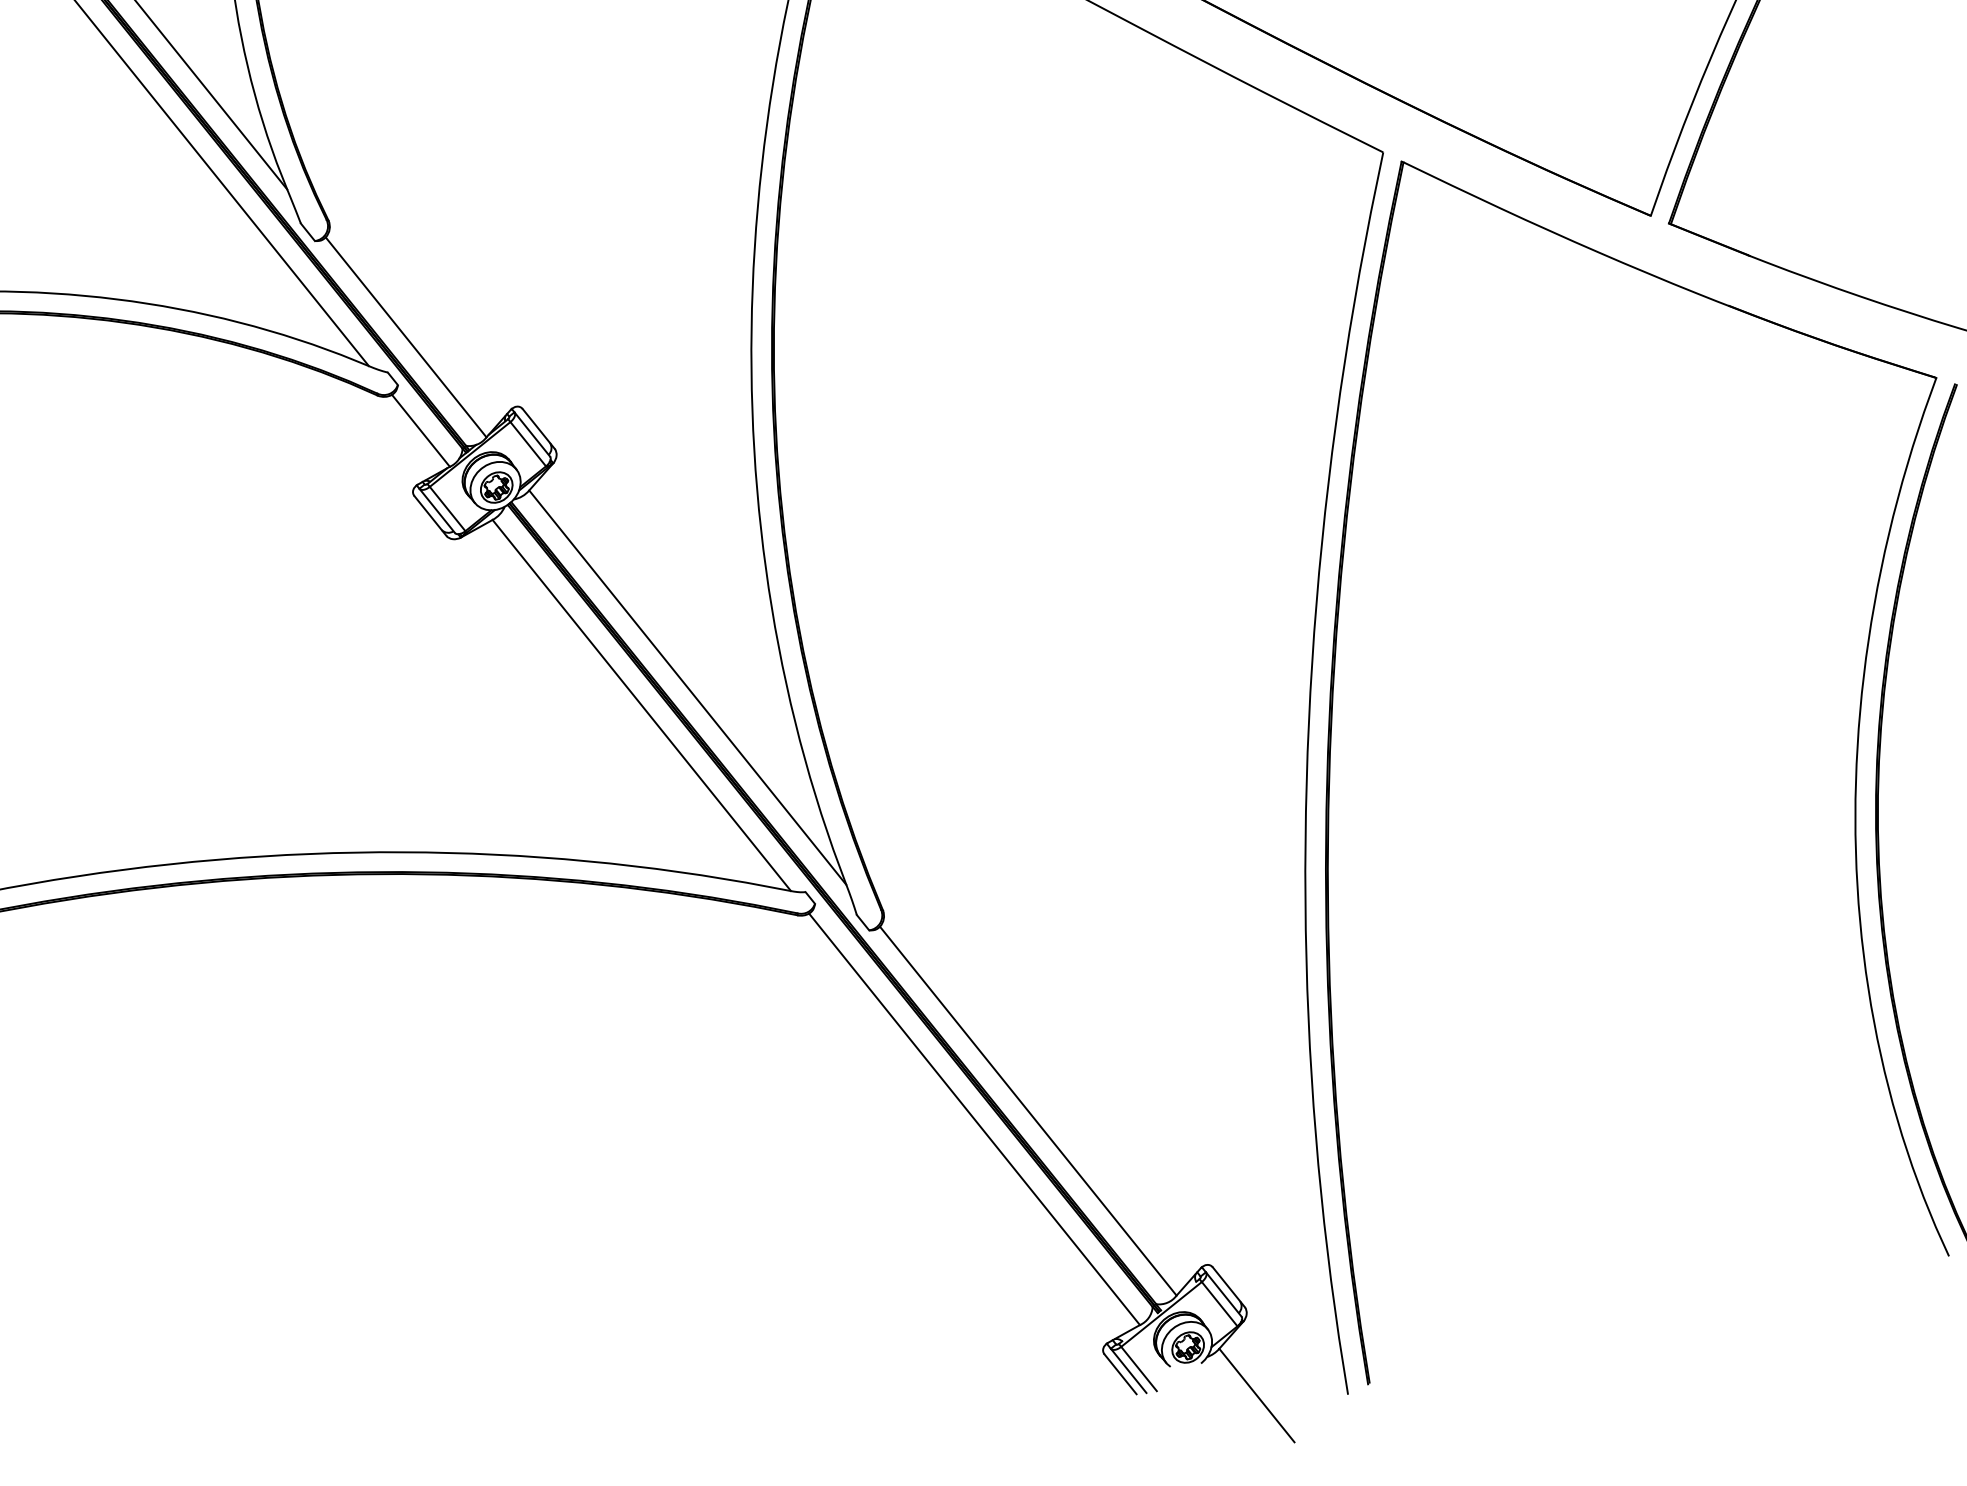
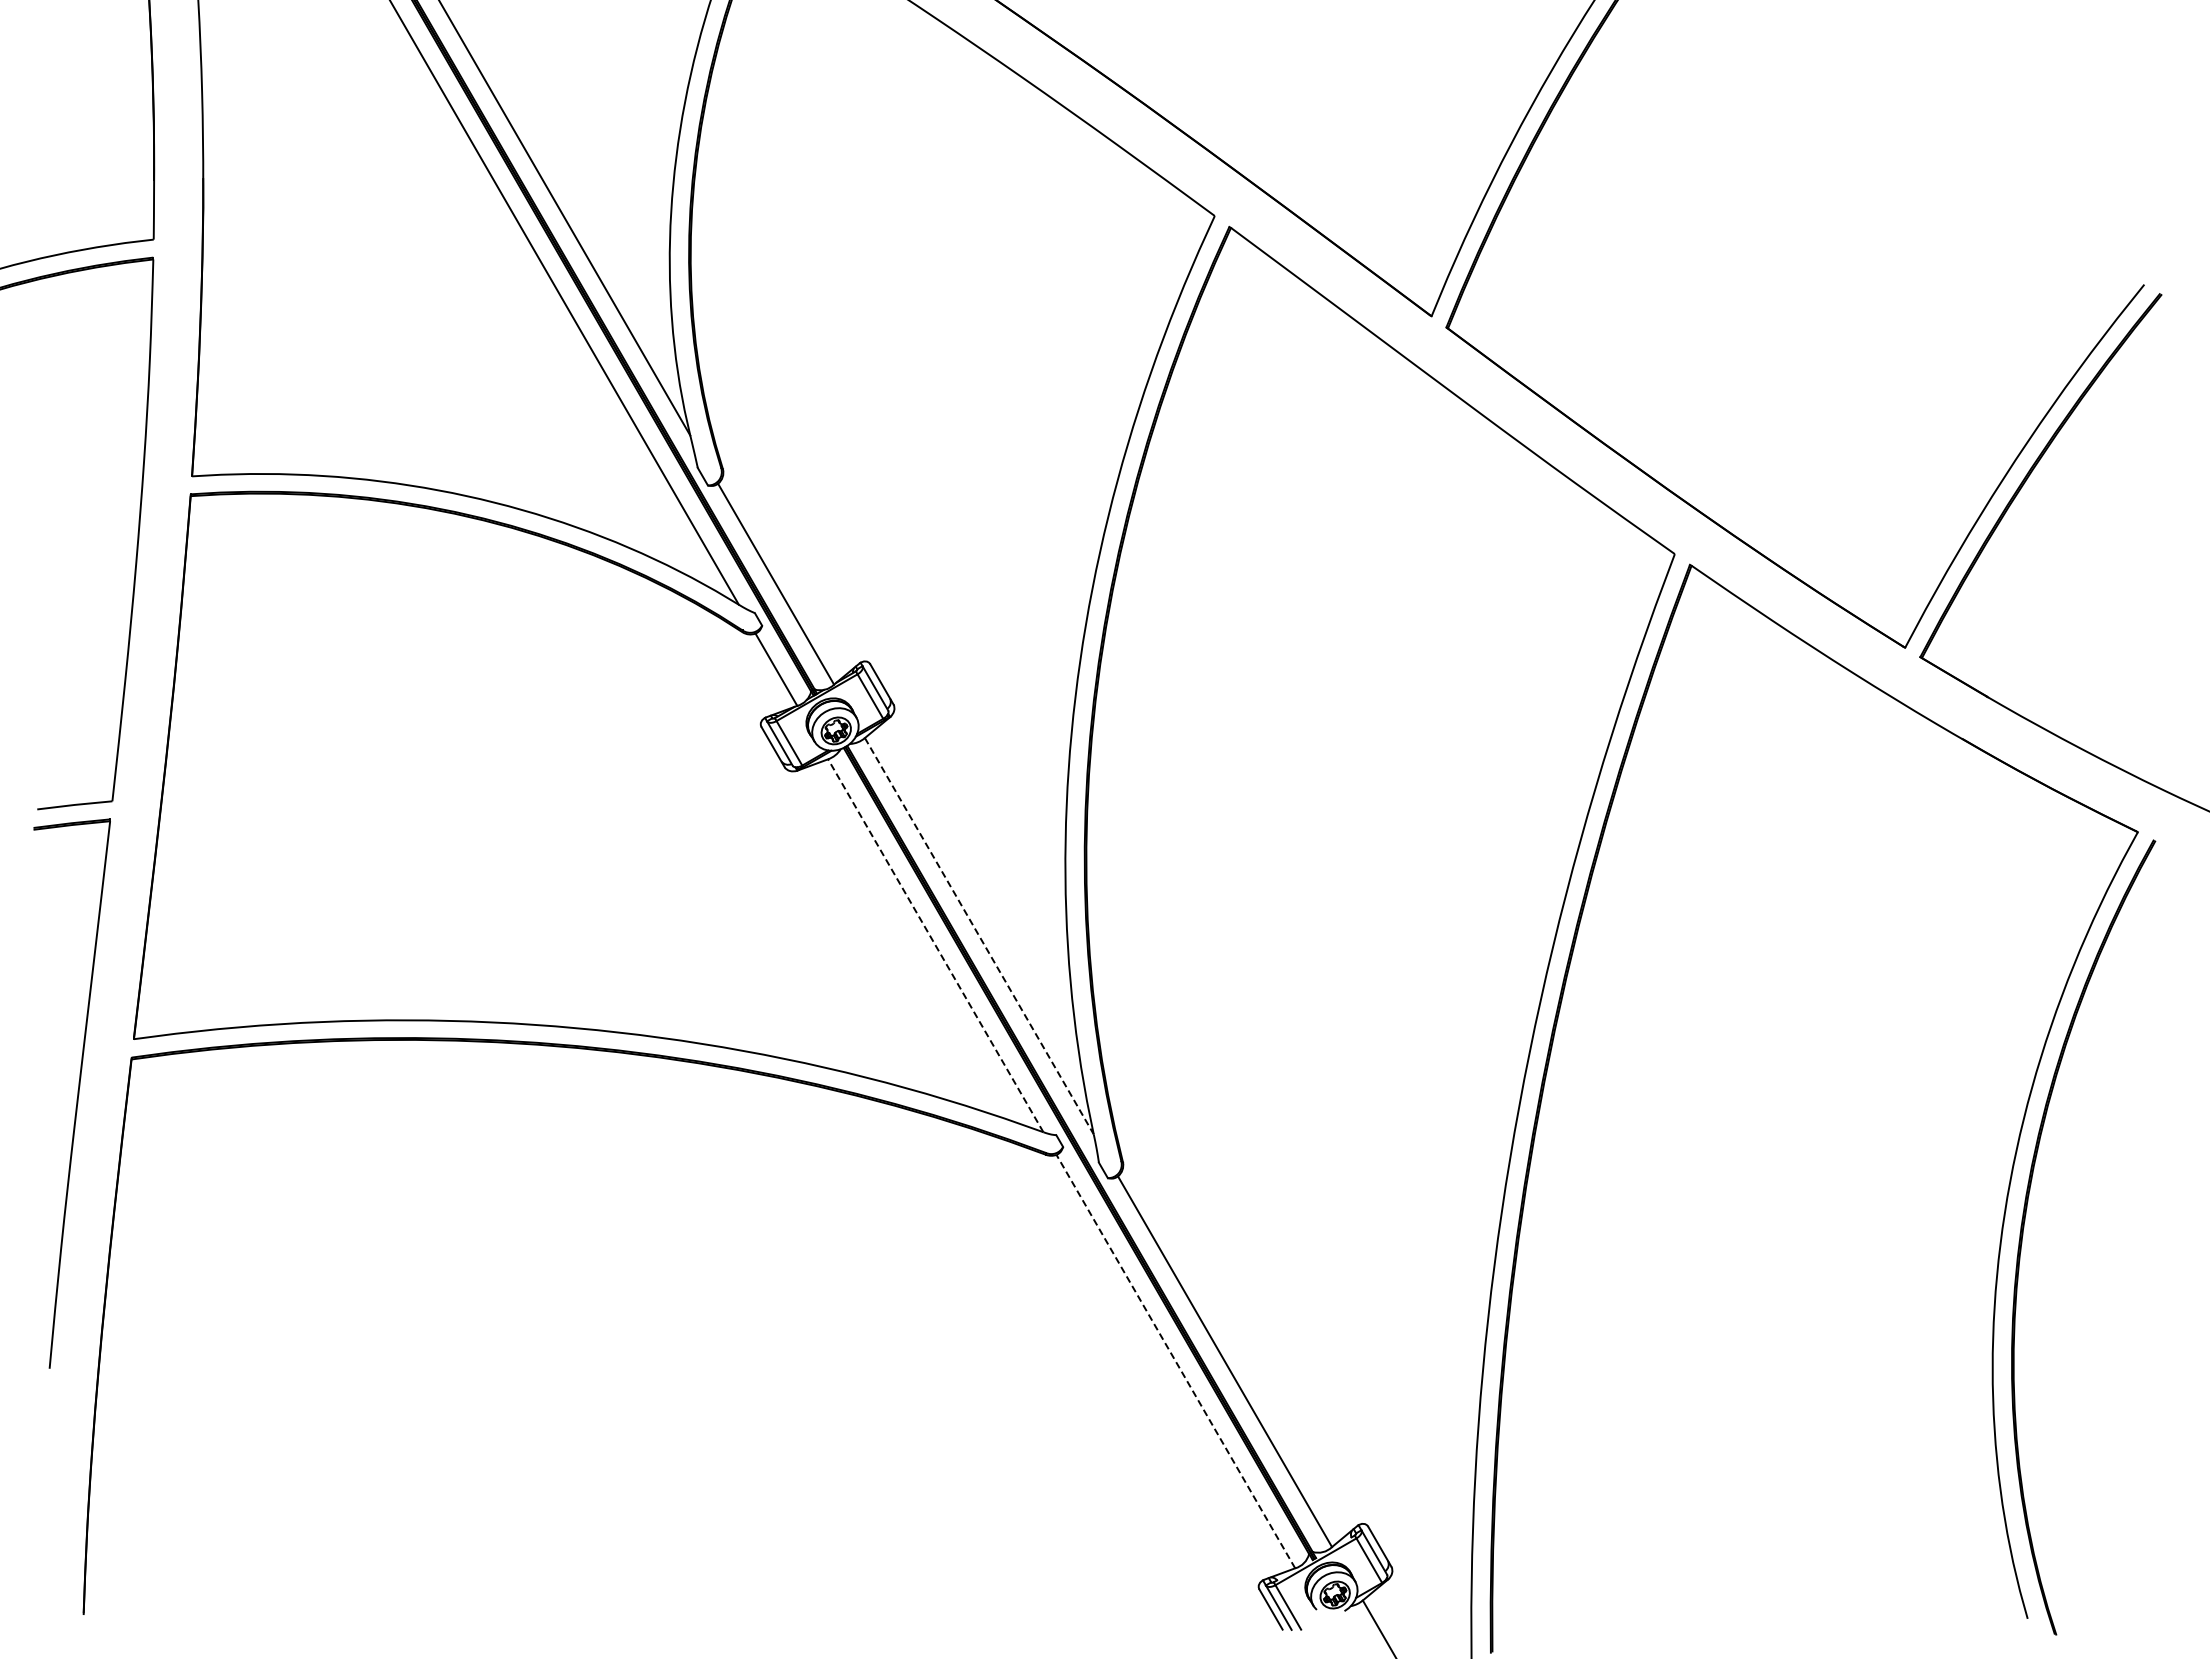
line: (688, 687) -> (979, 936), solid -> dashed
line: (641, 705) -> (935, 945), solid -> dashed
line: (974, 1119) -> (1175, 1361), solid -> dashed

